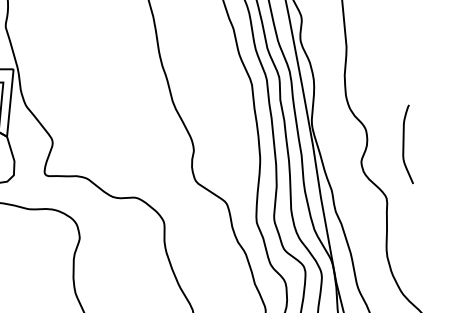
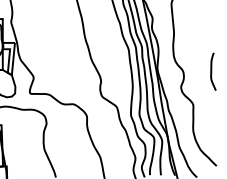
curve: (406, 143) -> (212, 71), moved

